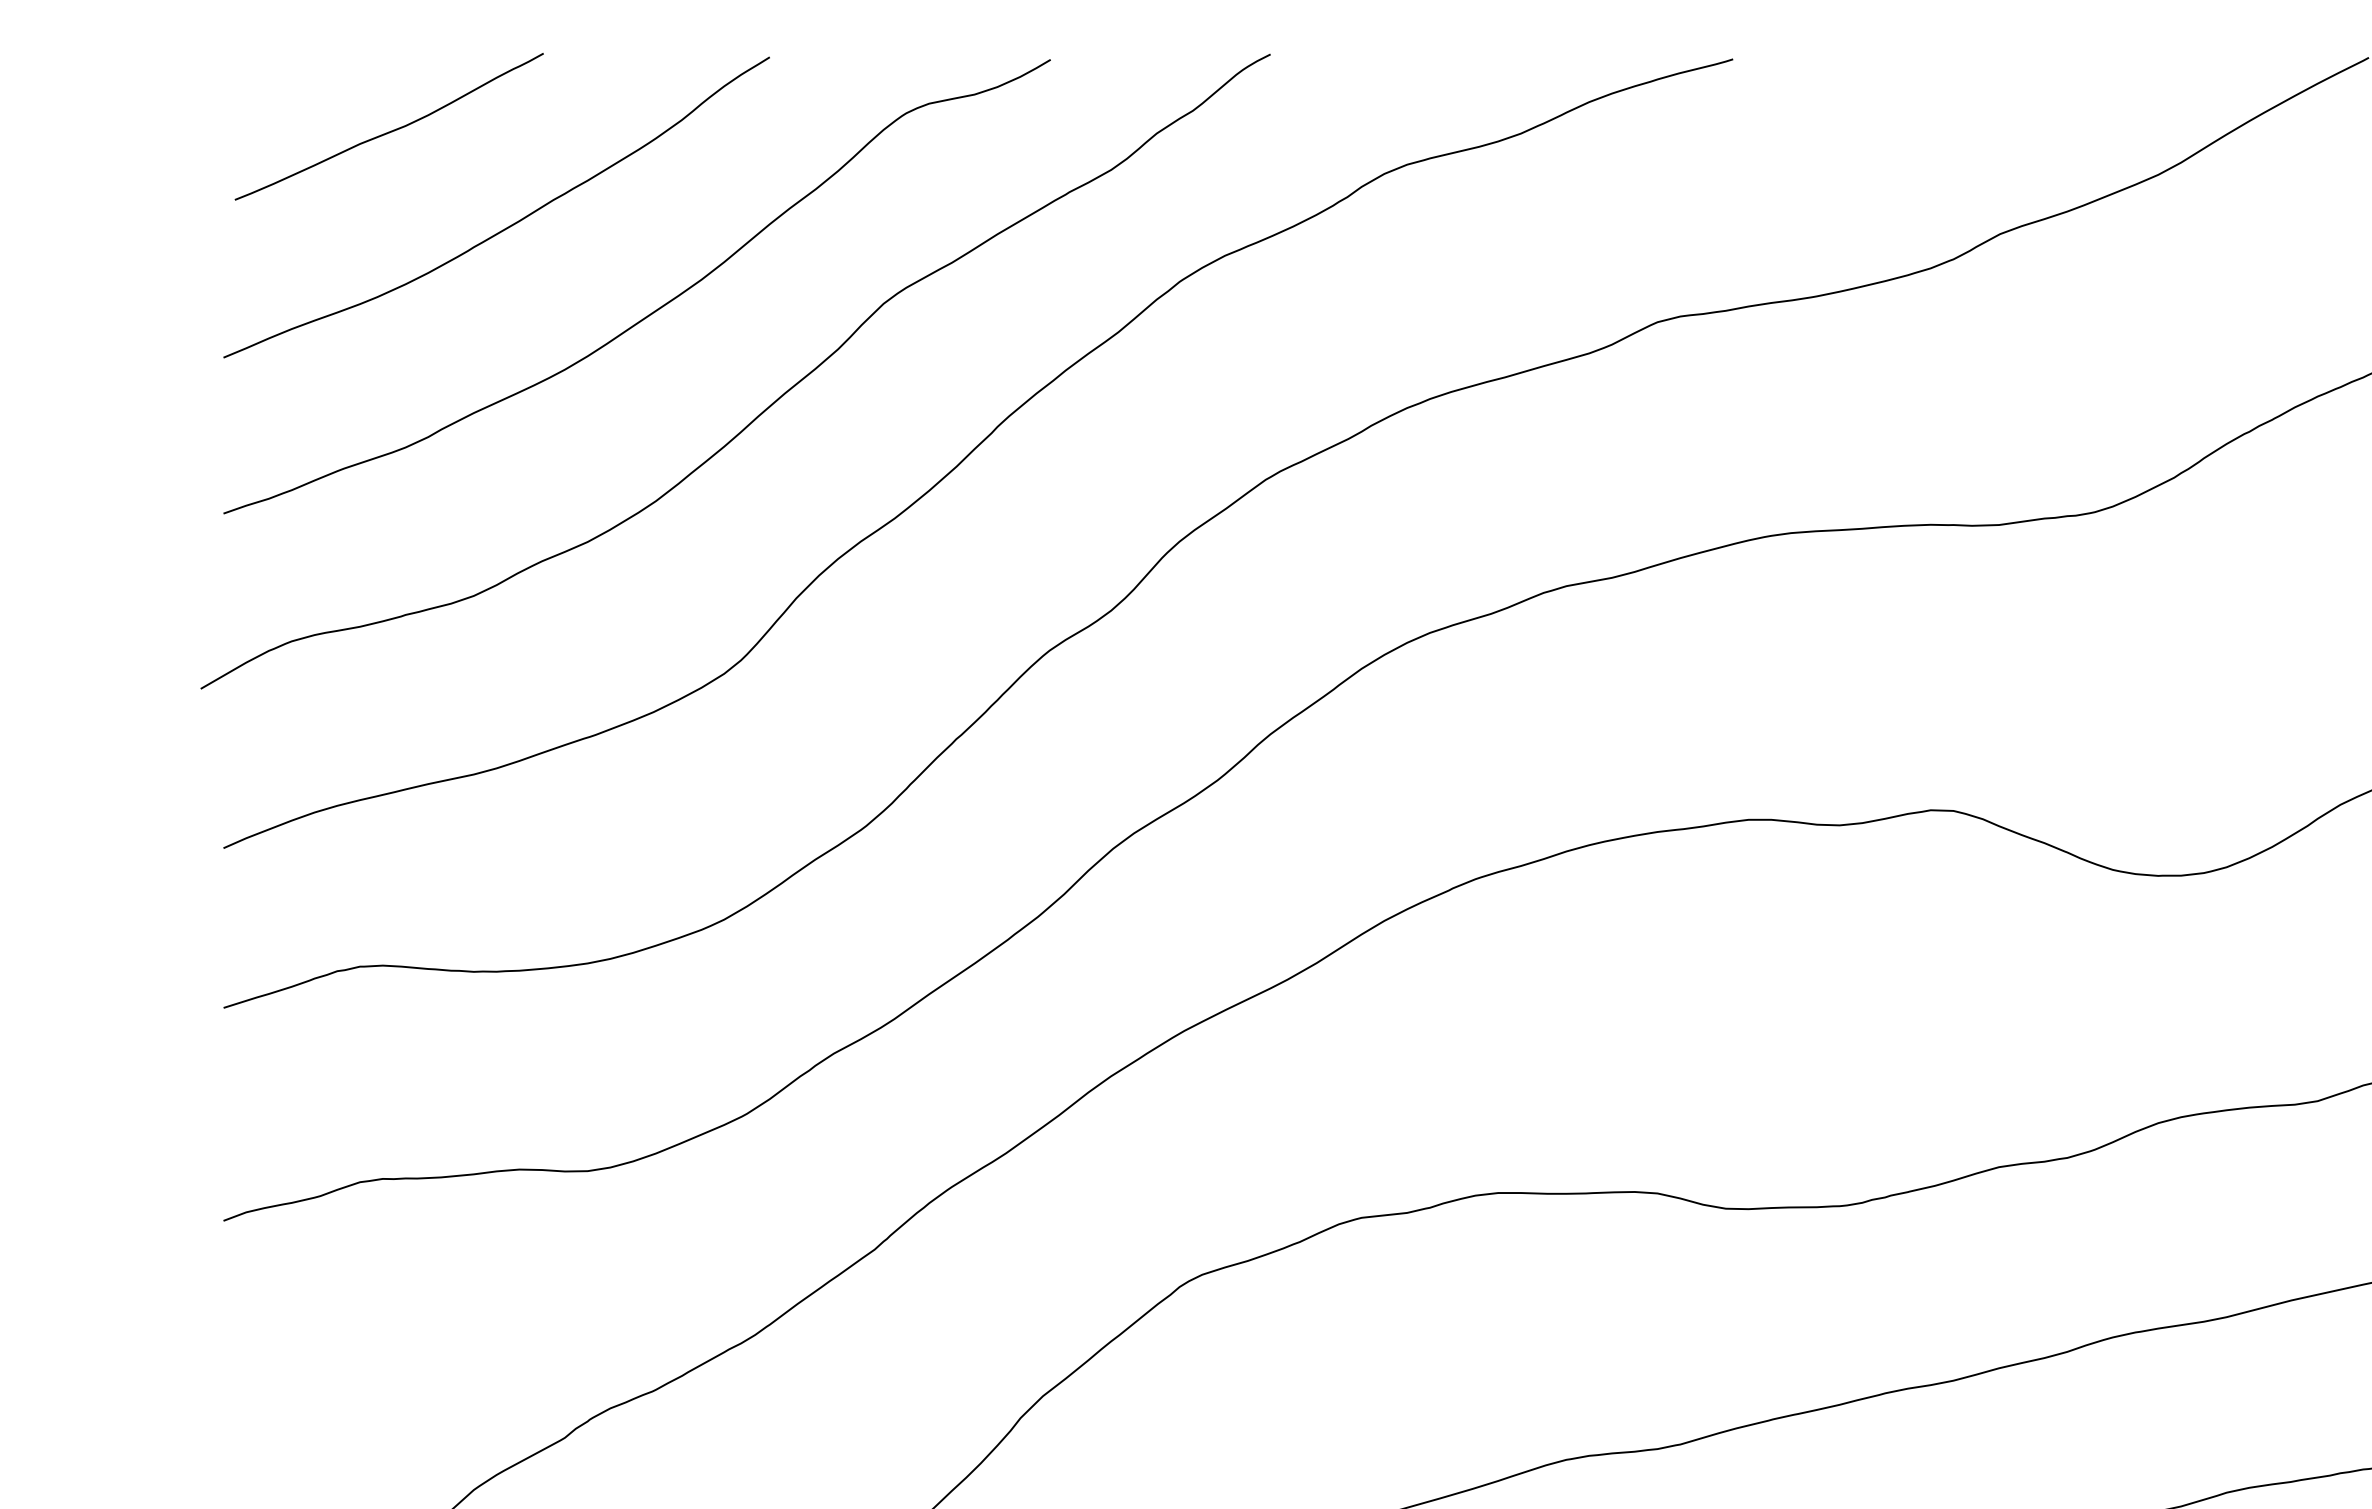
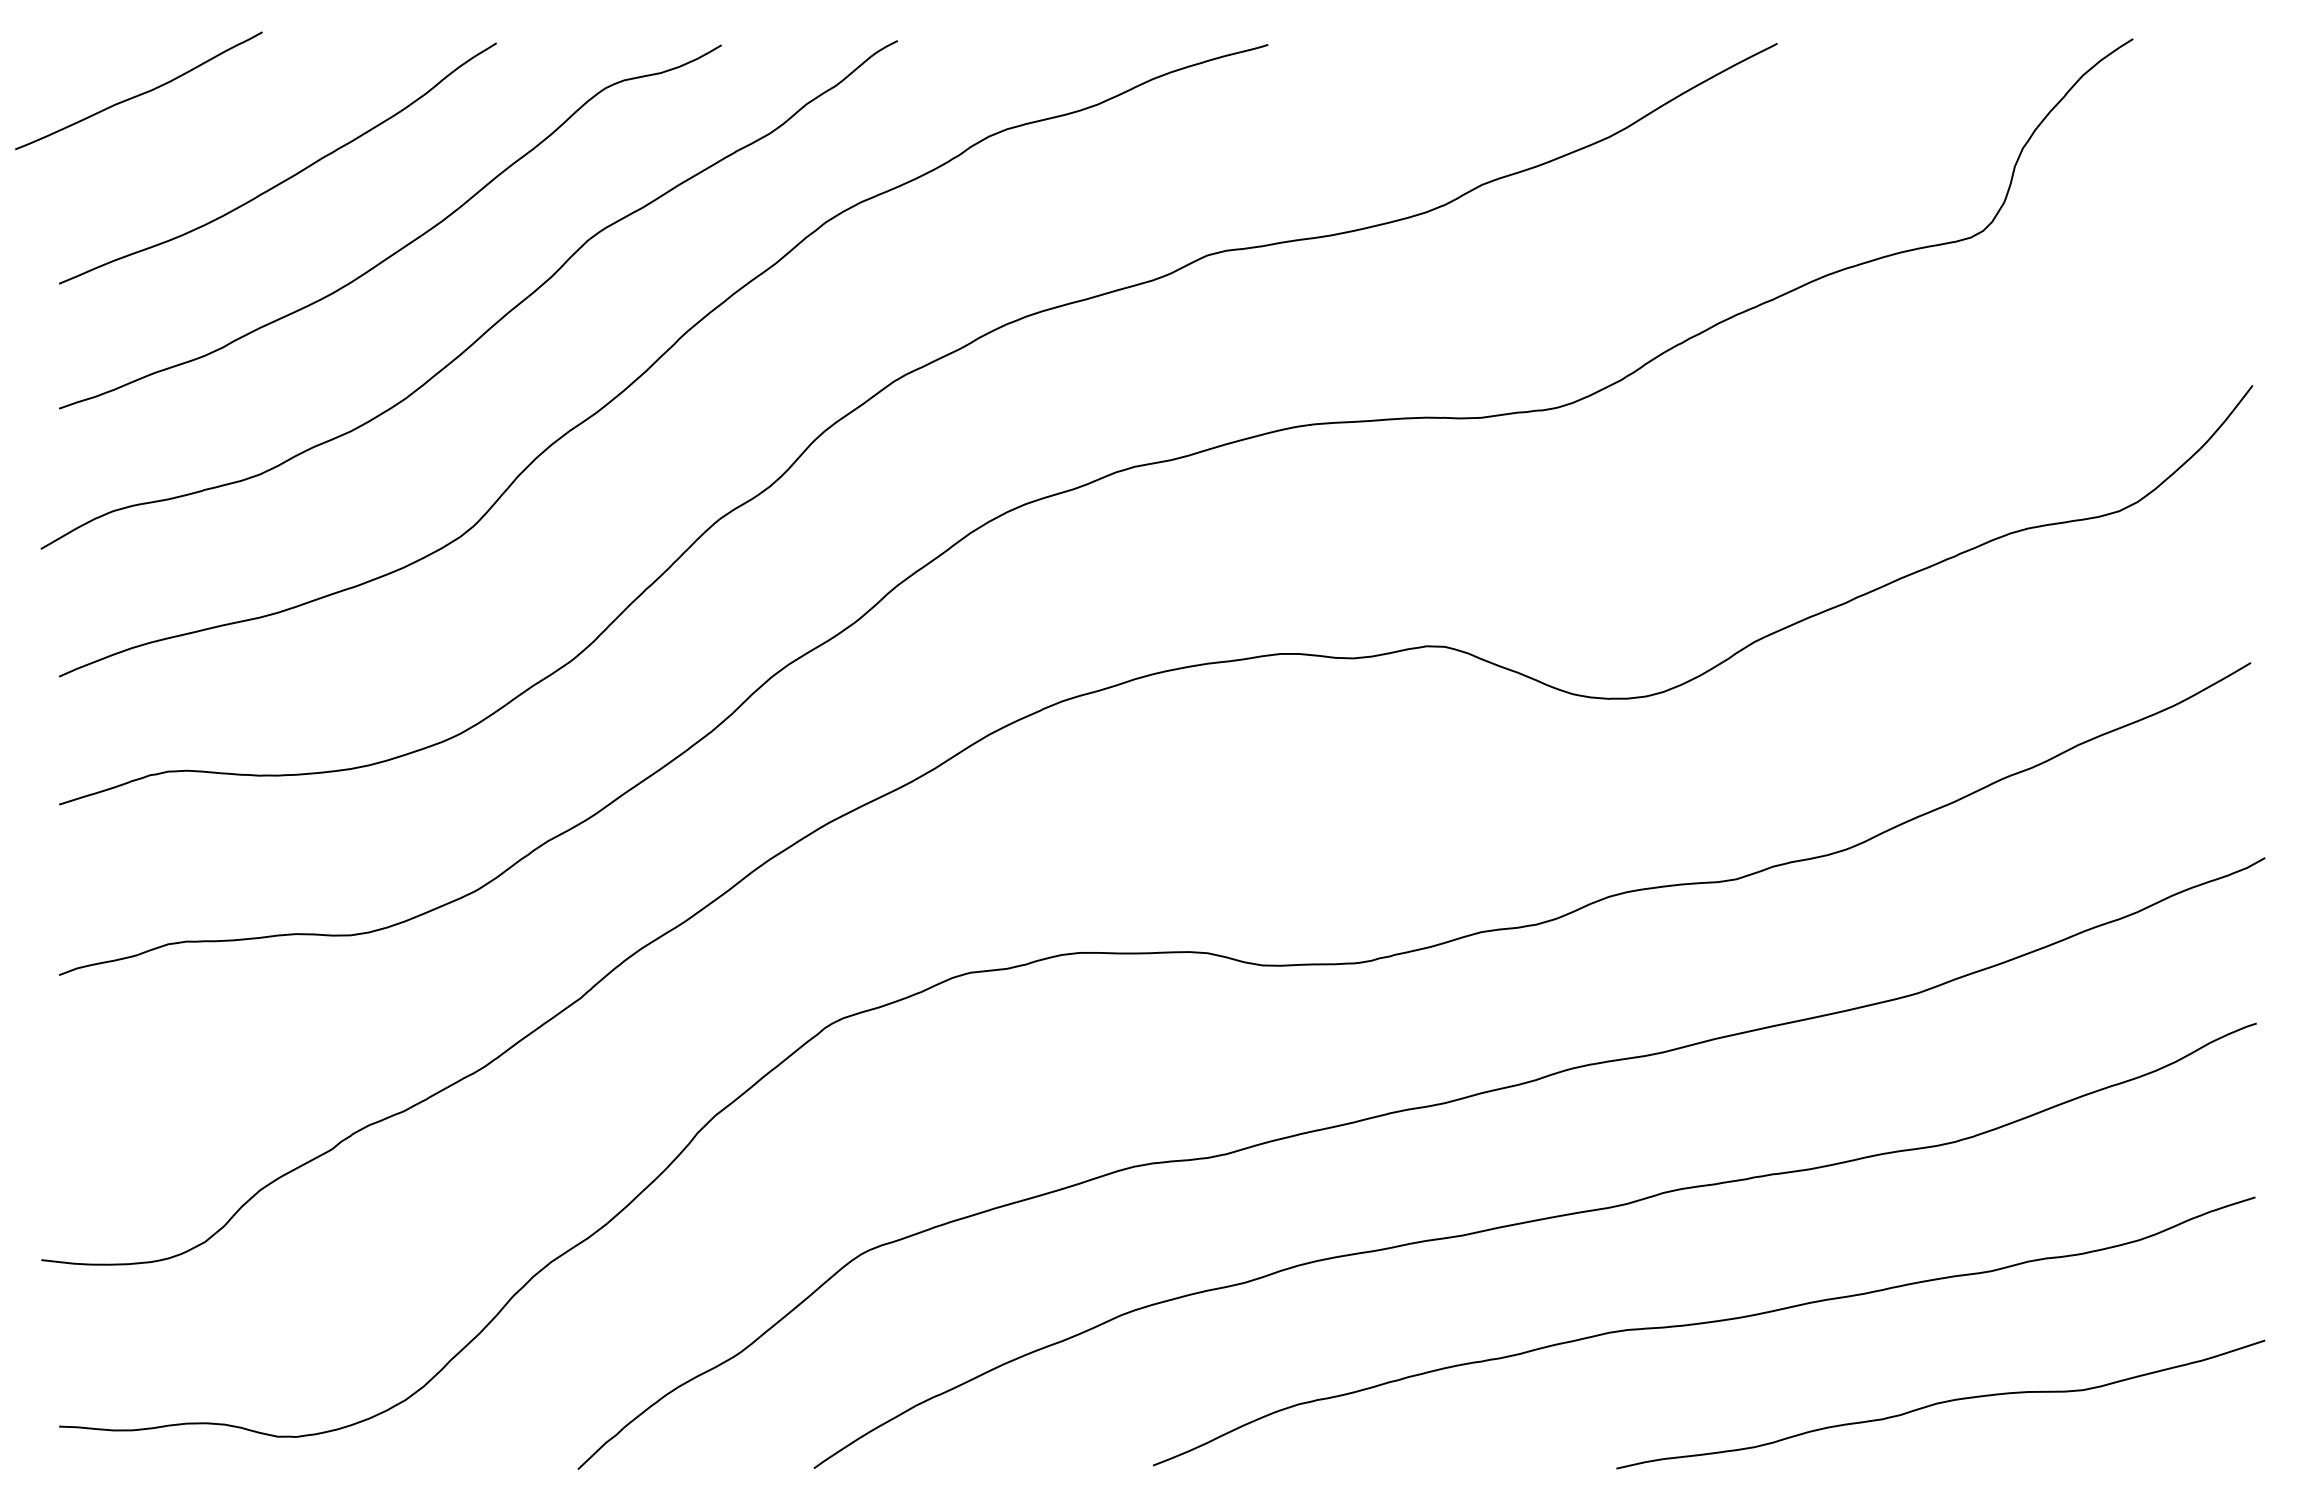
curve: (391, 130) -> (140, 93), moved

